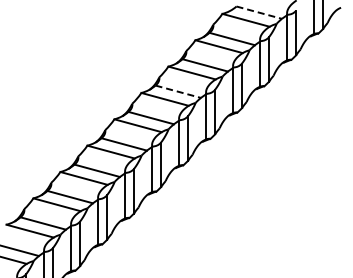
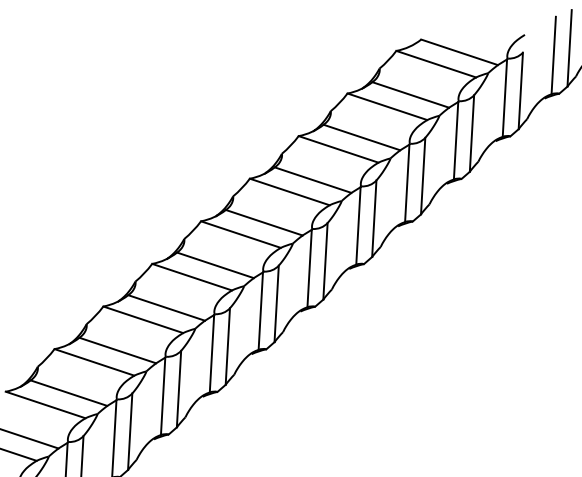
line: (259, 12) -> (460, 52), dashed -> solid
line: (178, 91) -> (313, 179), dashed -> solid

